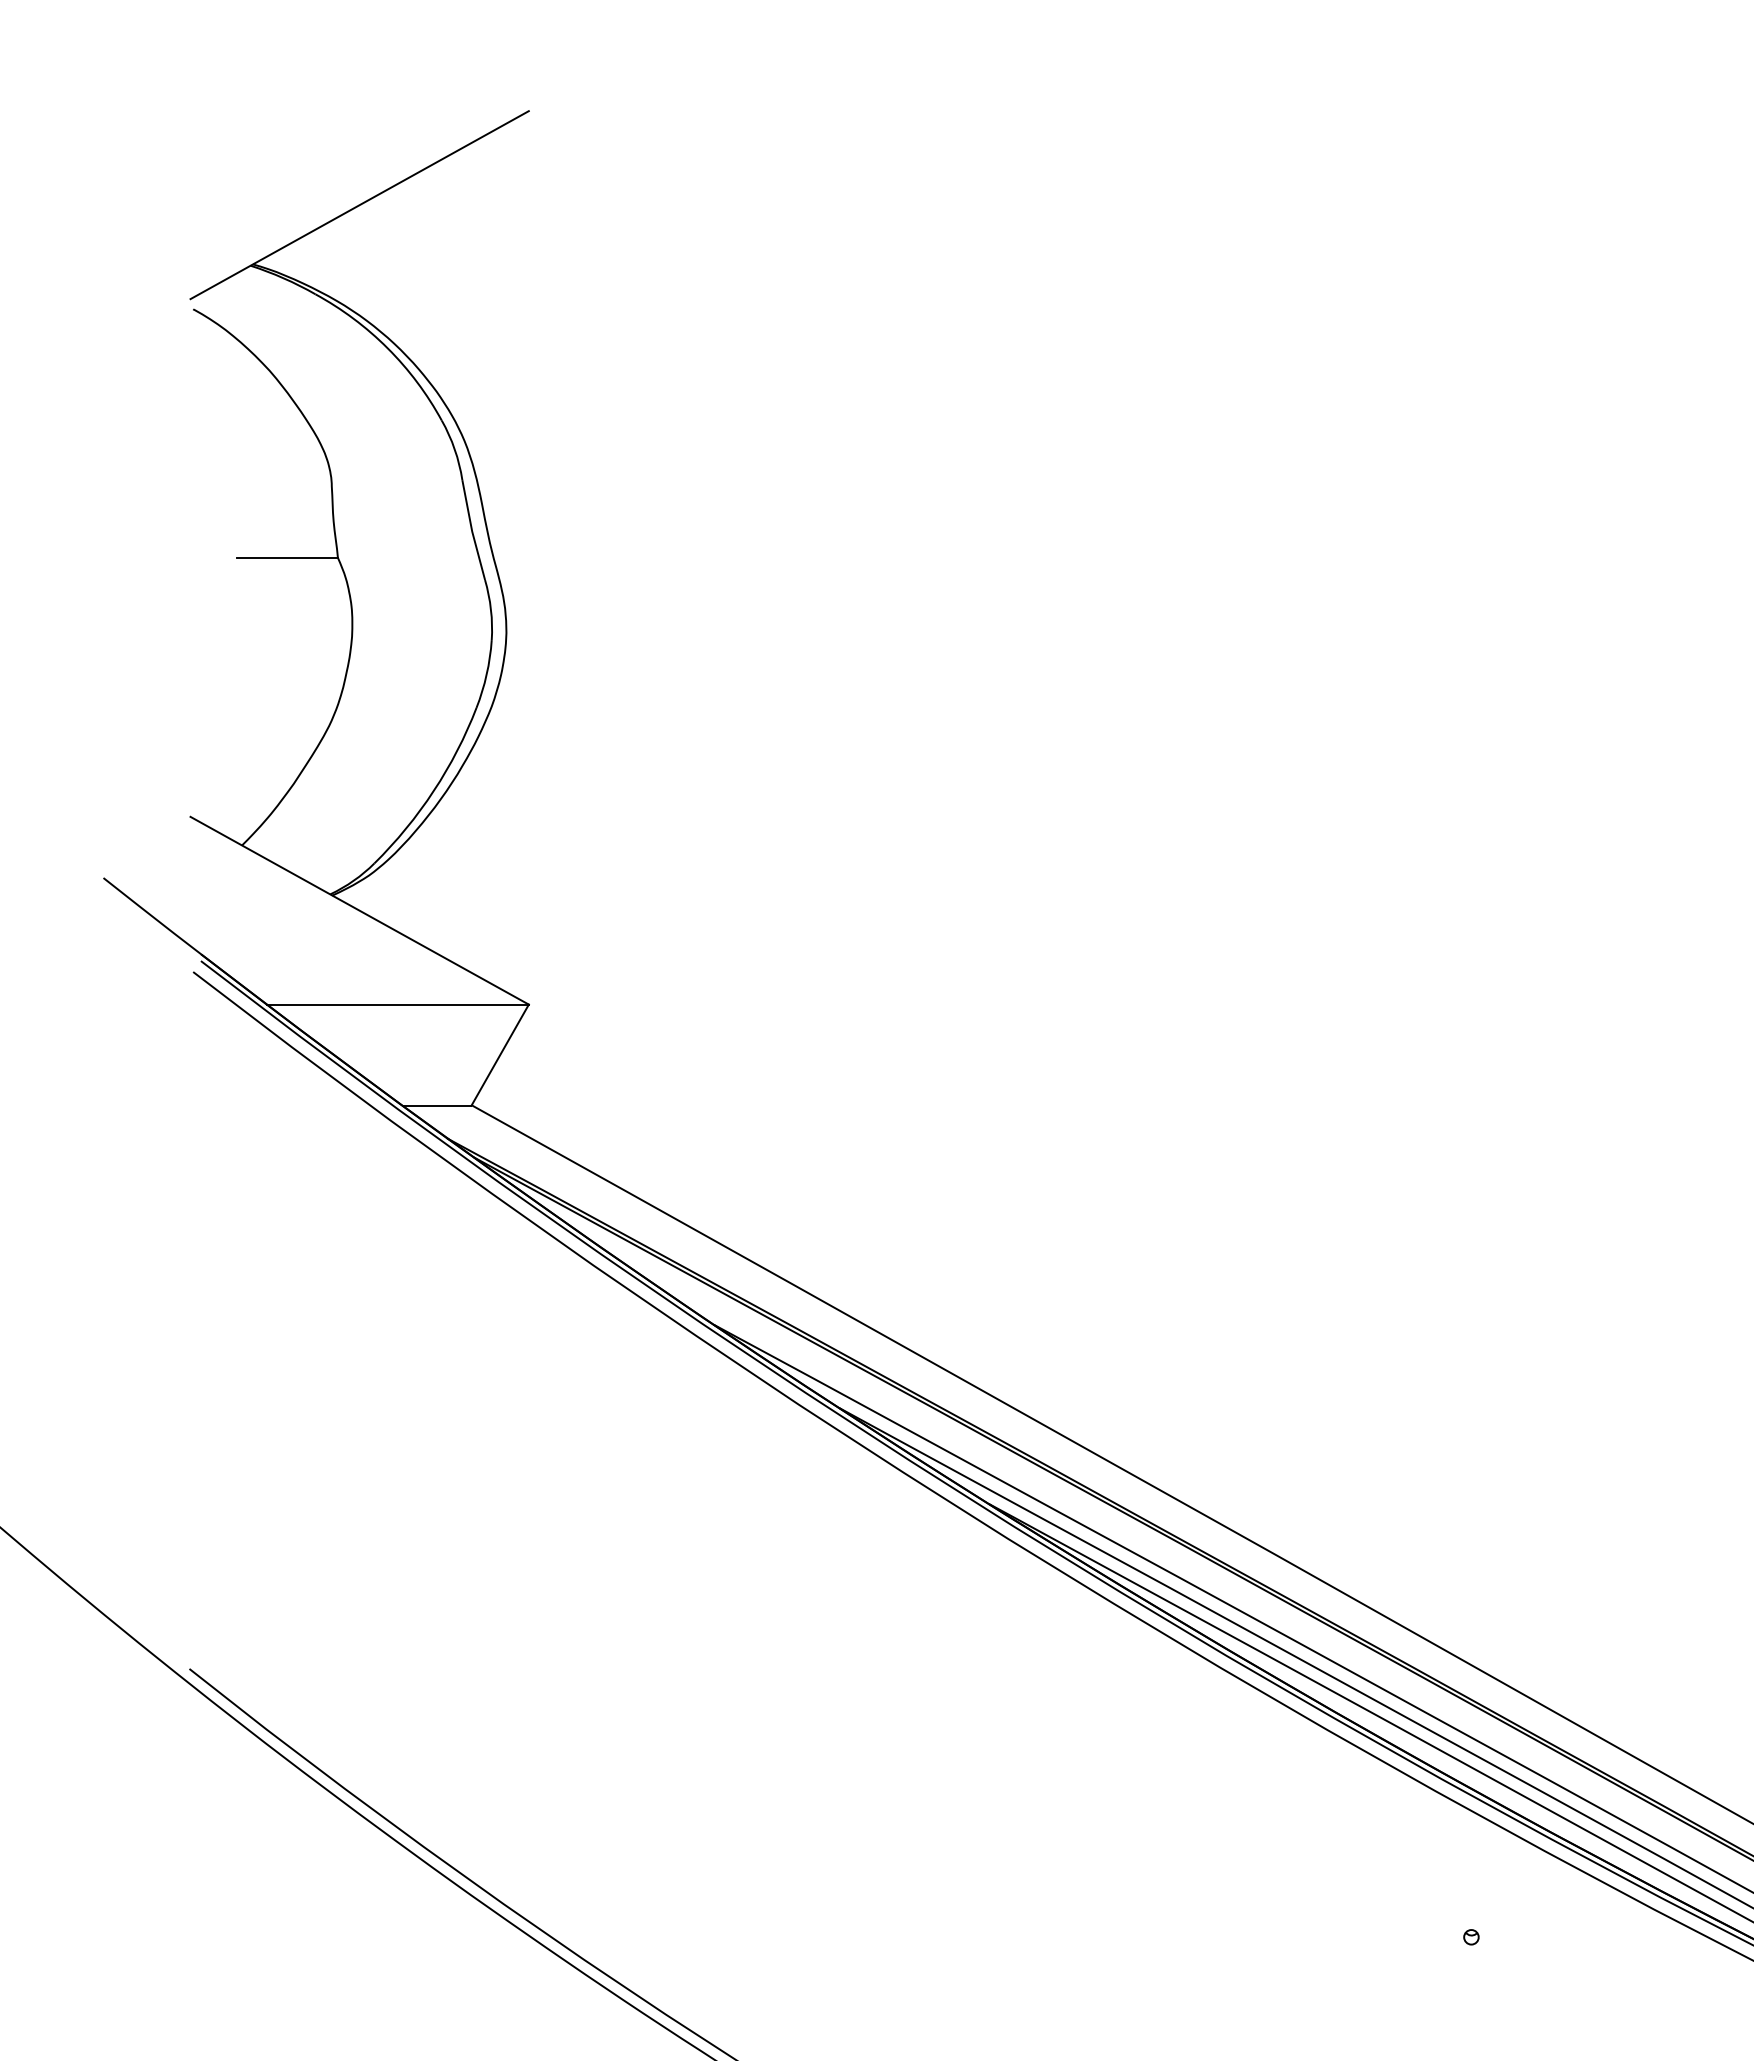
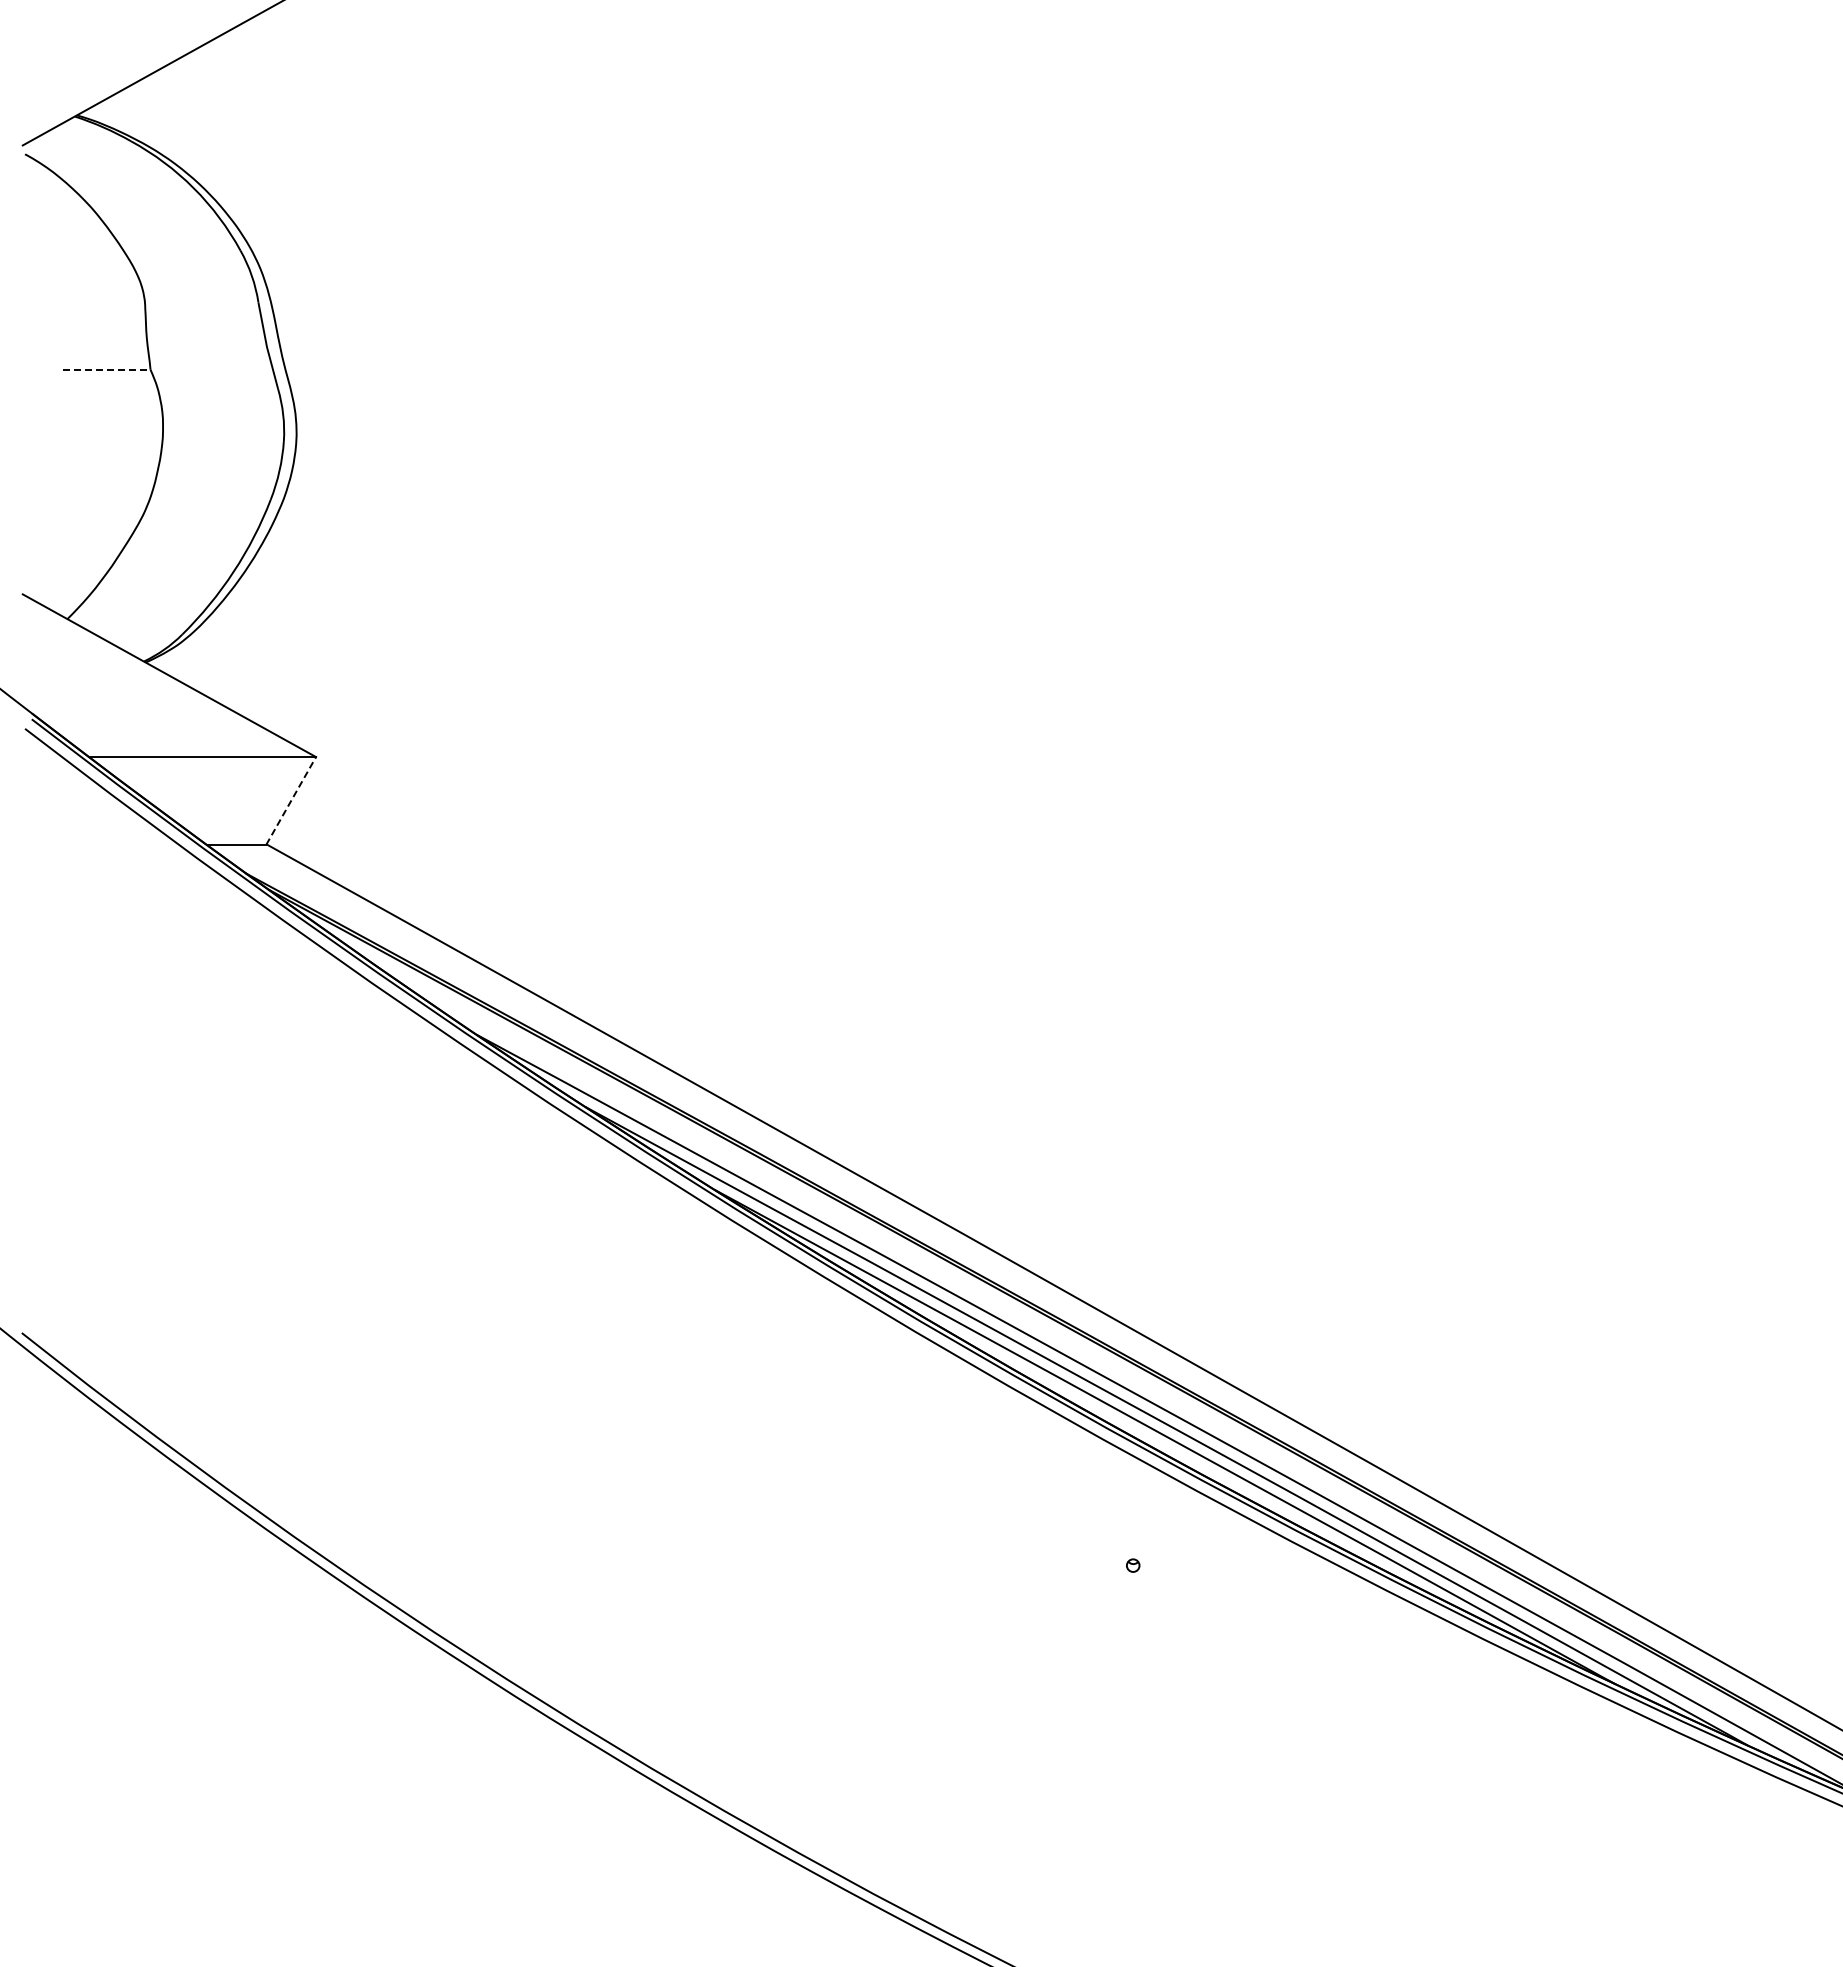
line: (287, 557) -> (106, 369), solid -> dashed
line: (500, 1054) -> (291, 800), solid -> dashed

